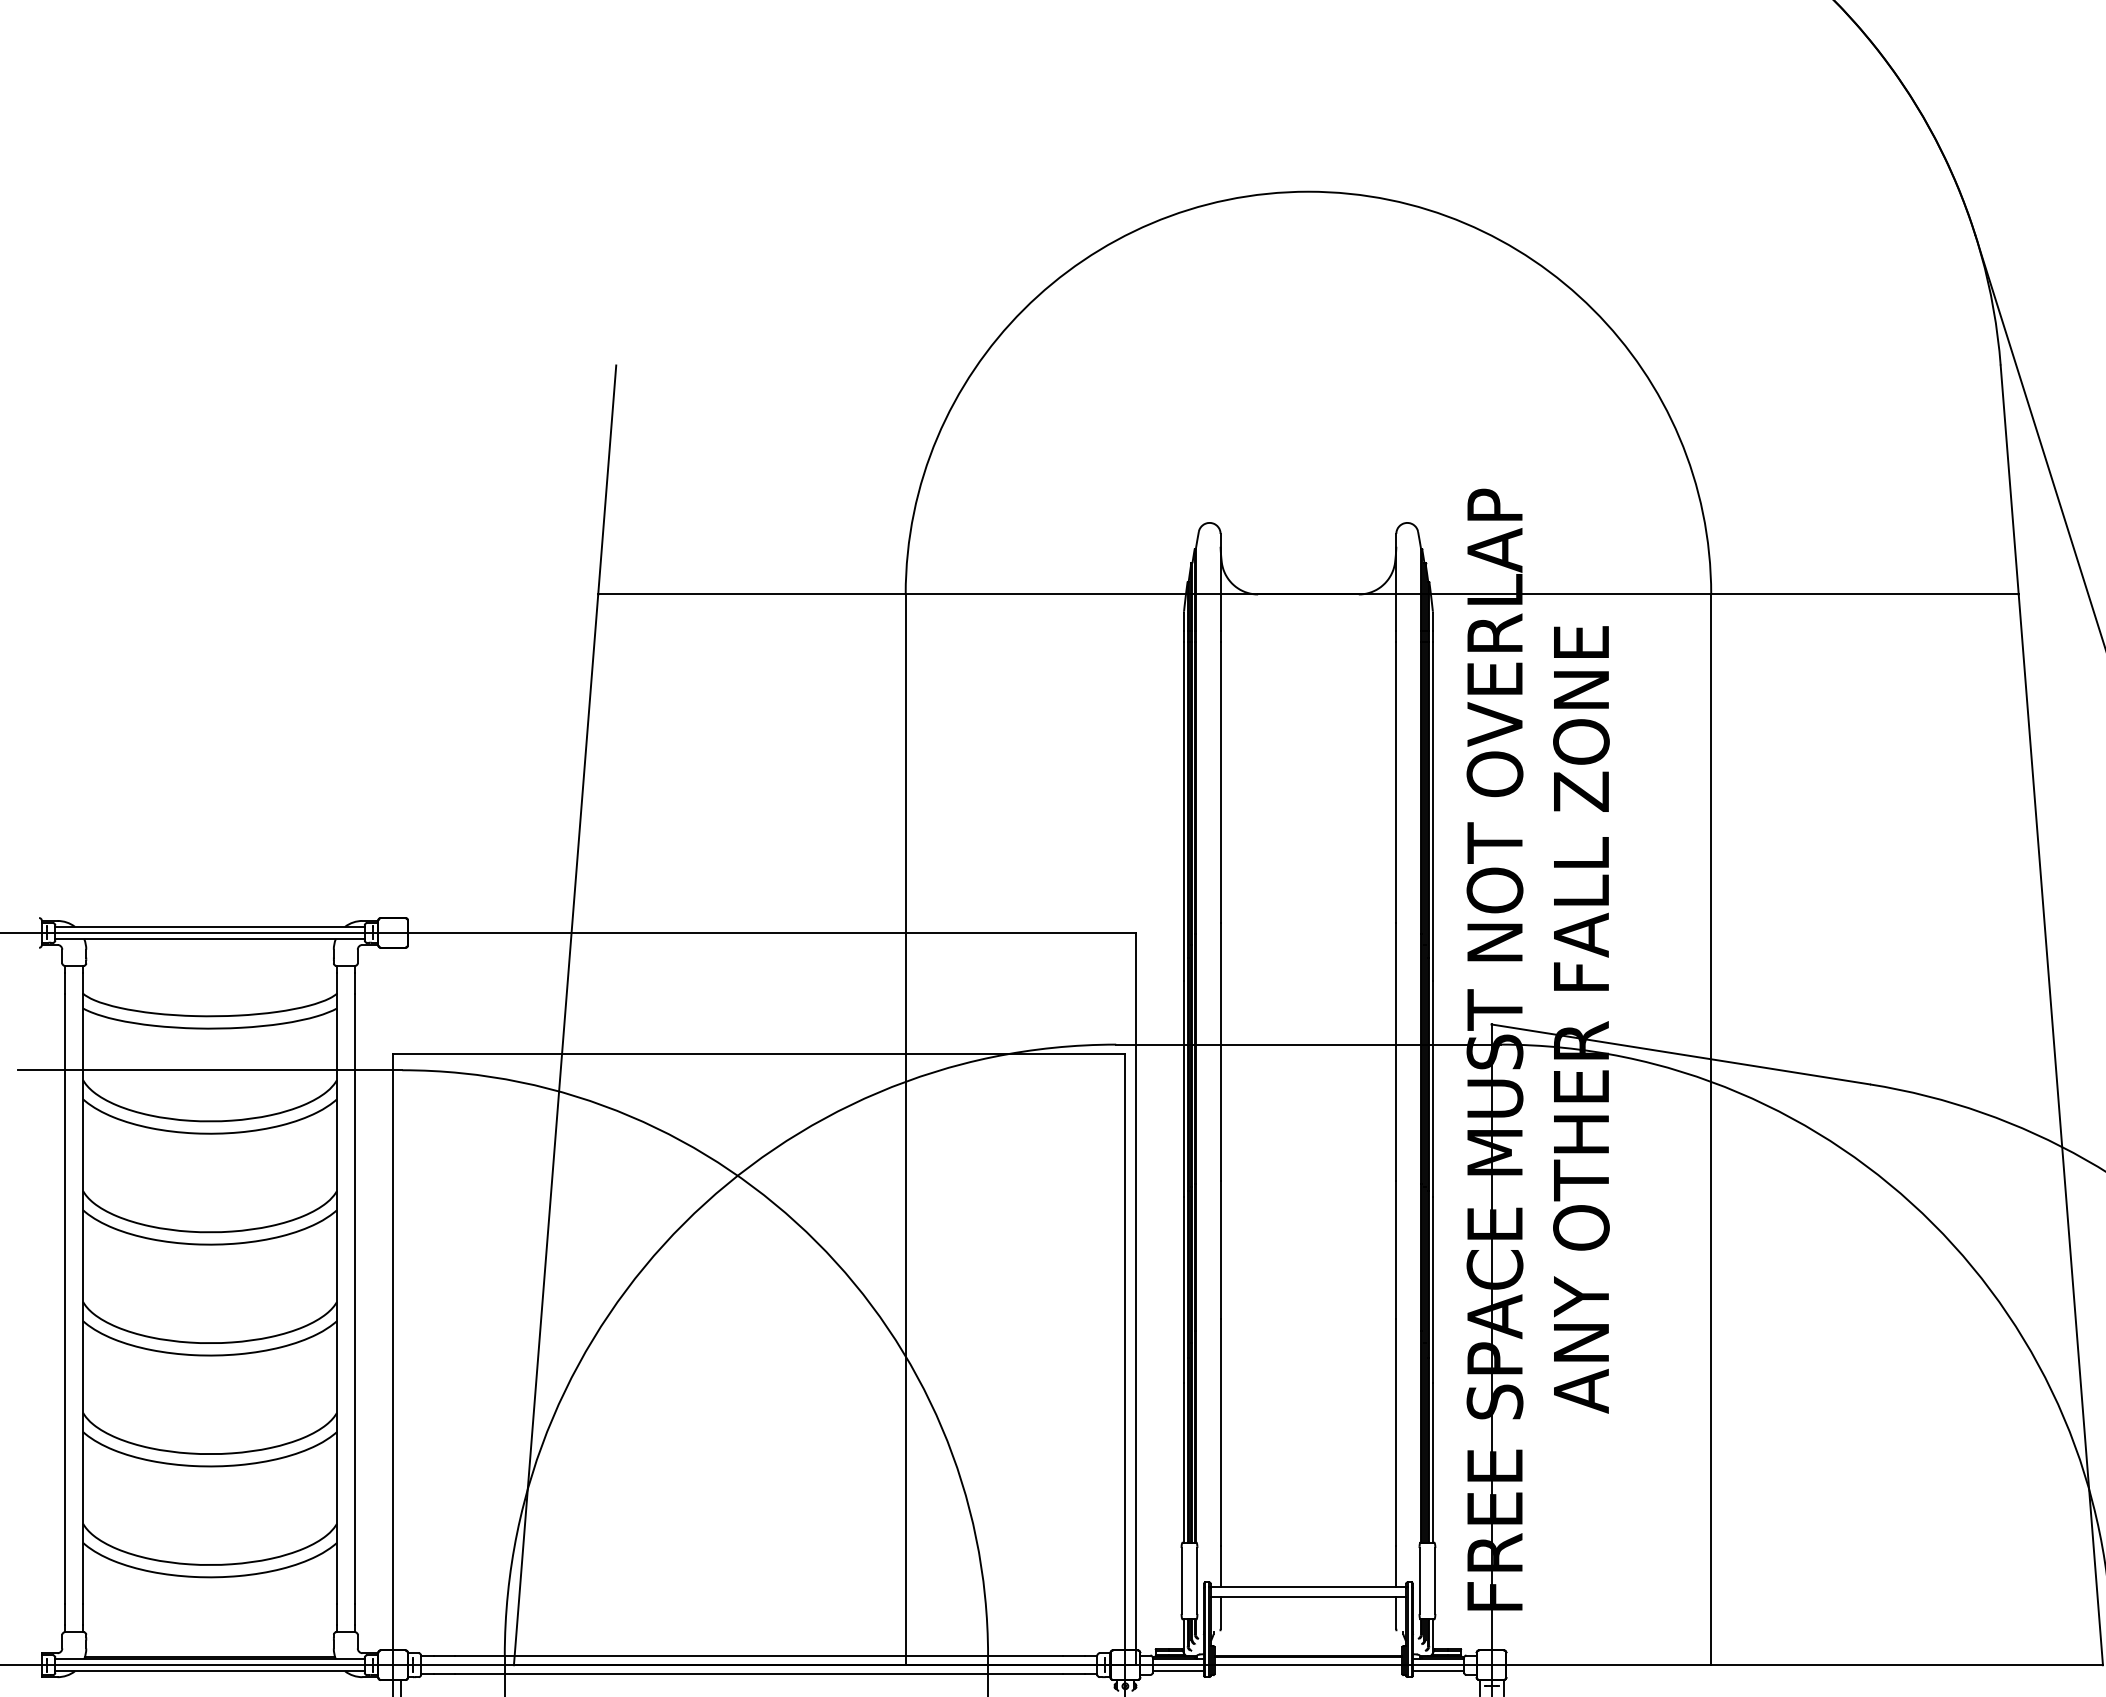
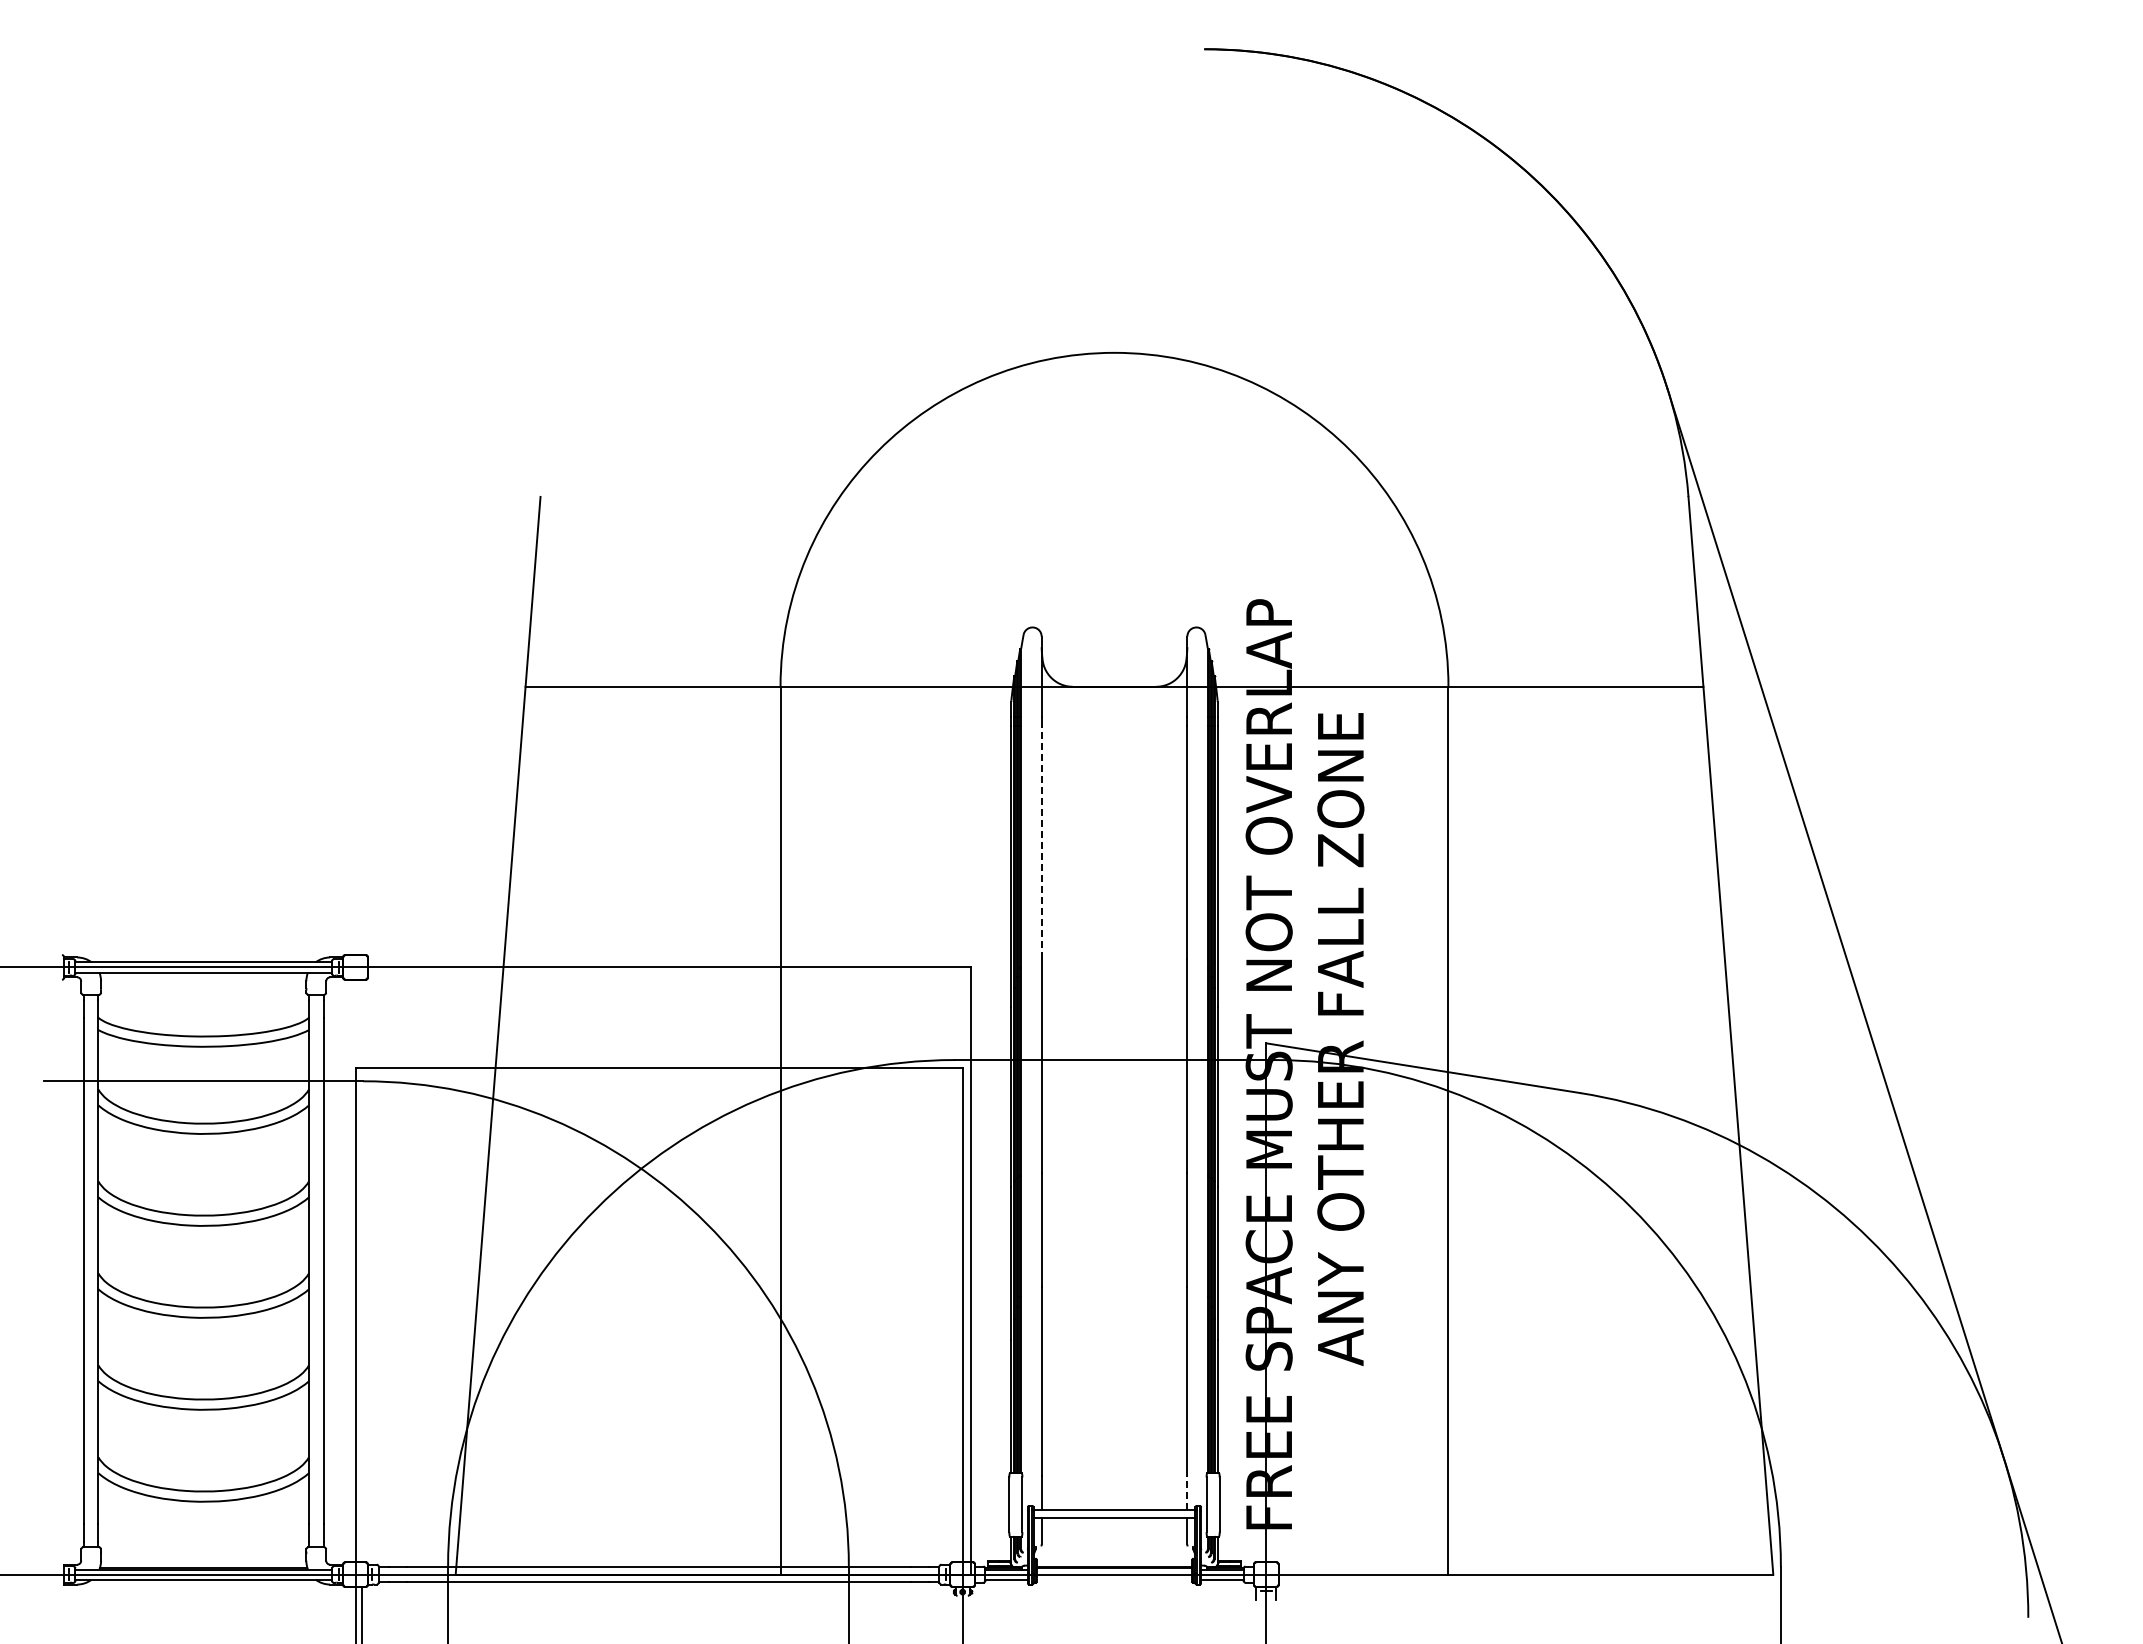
line: (1220, 782) -> (1041, 842), solid -> dashed
line: (1396, 1566) -> (1187, 1492), solid -> dashed

